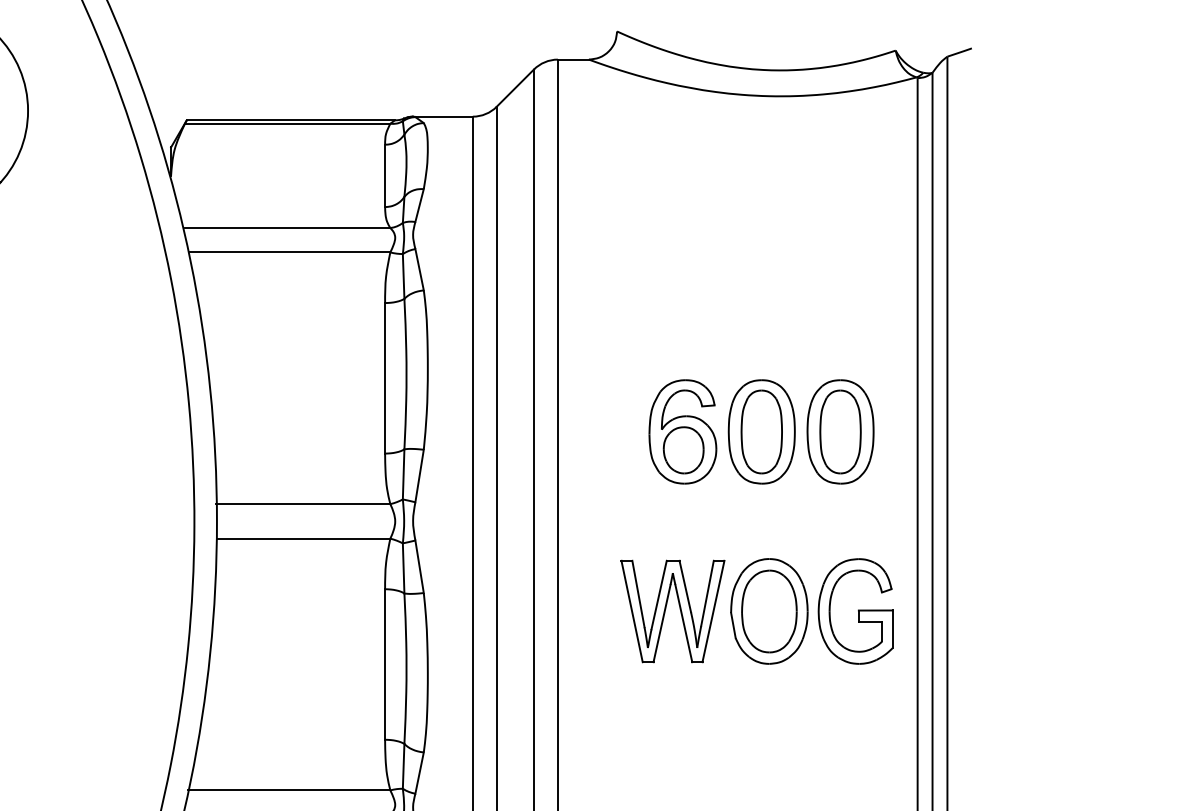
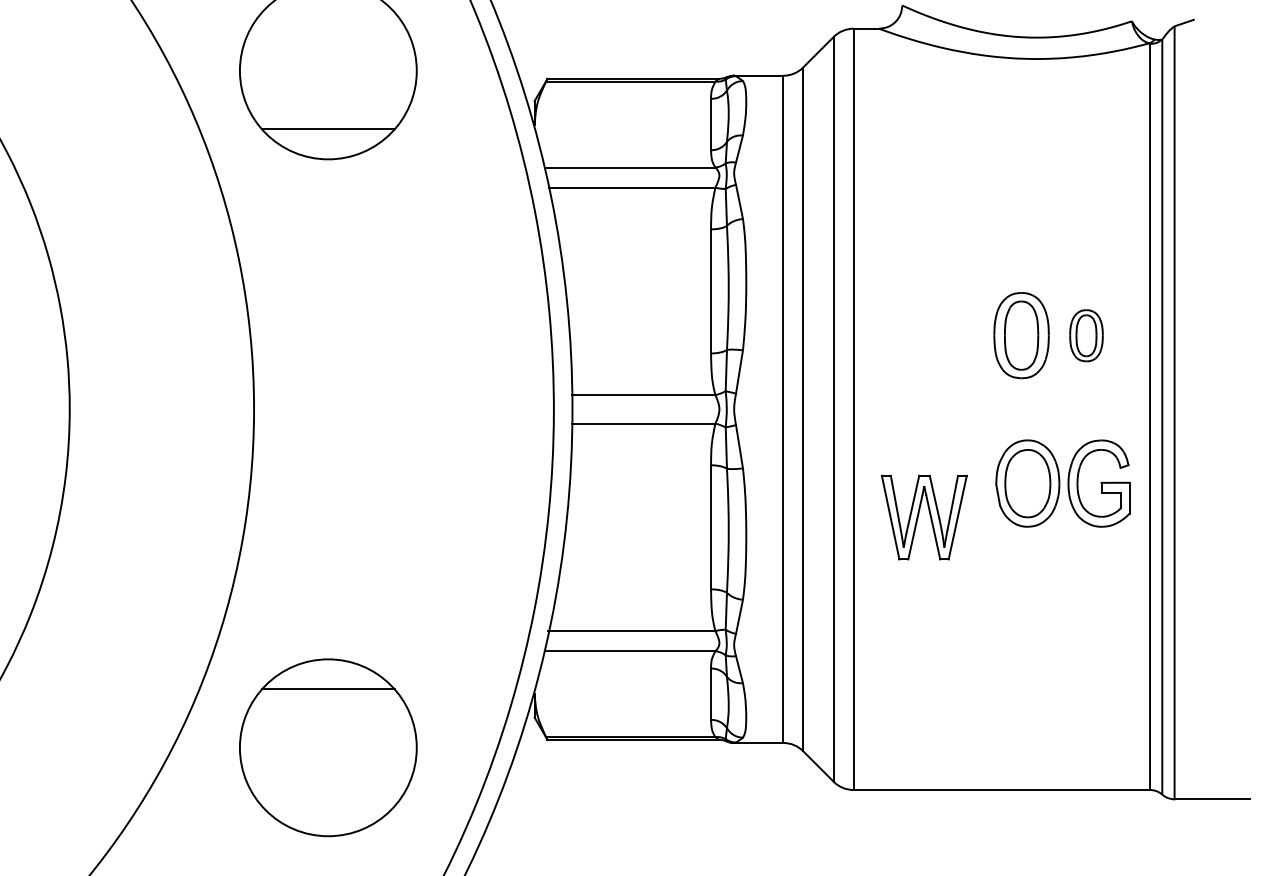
part: (682, 431) -> (956, 335), removed
part: (840, 431) -> (1086, 335), size x0.6
part: (673, 611) -> (924, 517), moved

